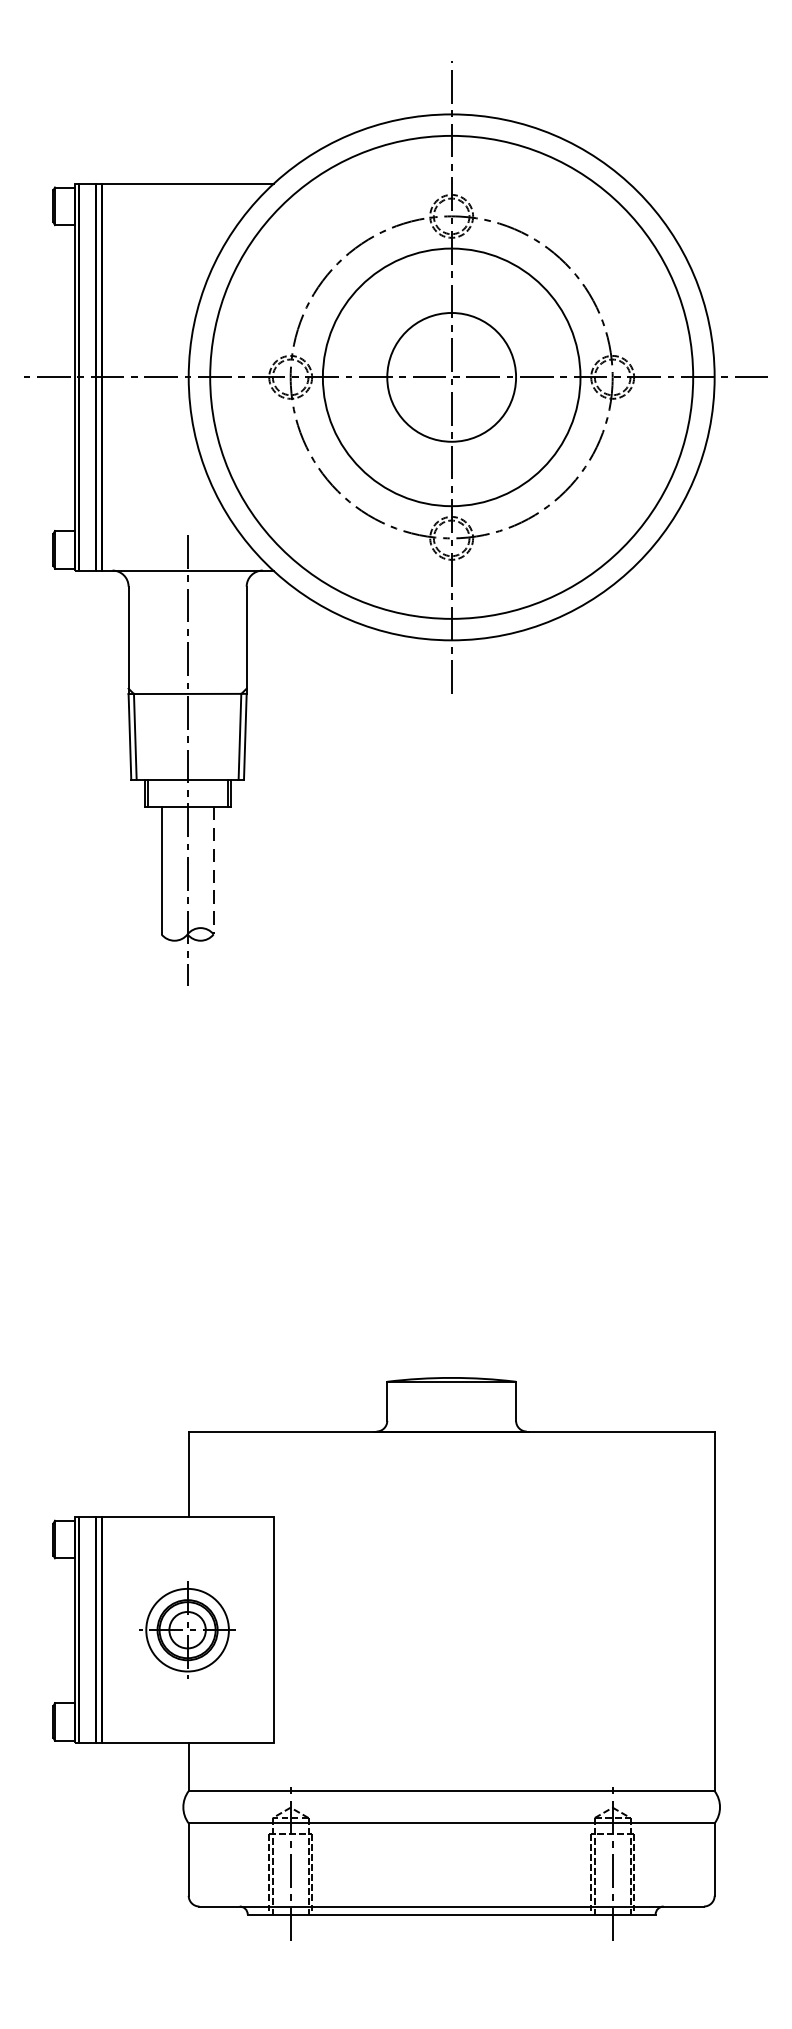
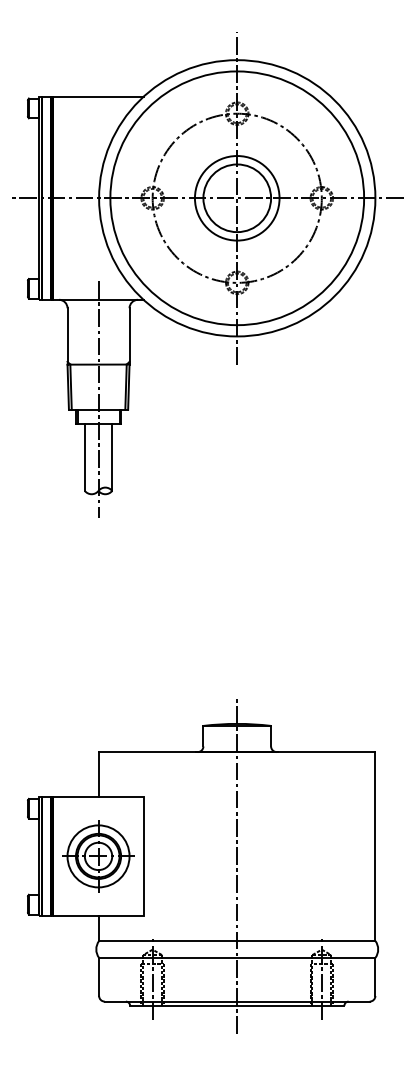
circle: (450, 377) -> (236, 198), size x0.62
line: (214, 870) -> (112, 457), dashed -> solid
part: (187, 1630) -> (98, 856), size x1.43
line: (452, 1645) -> (237, 864), added

